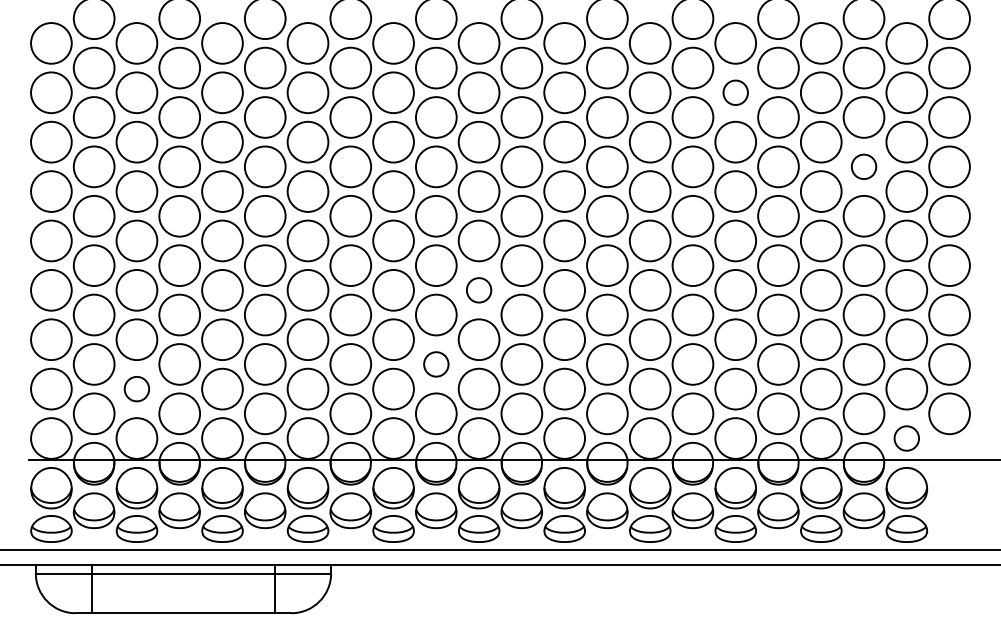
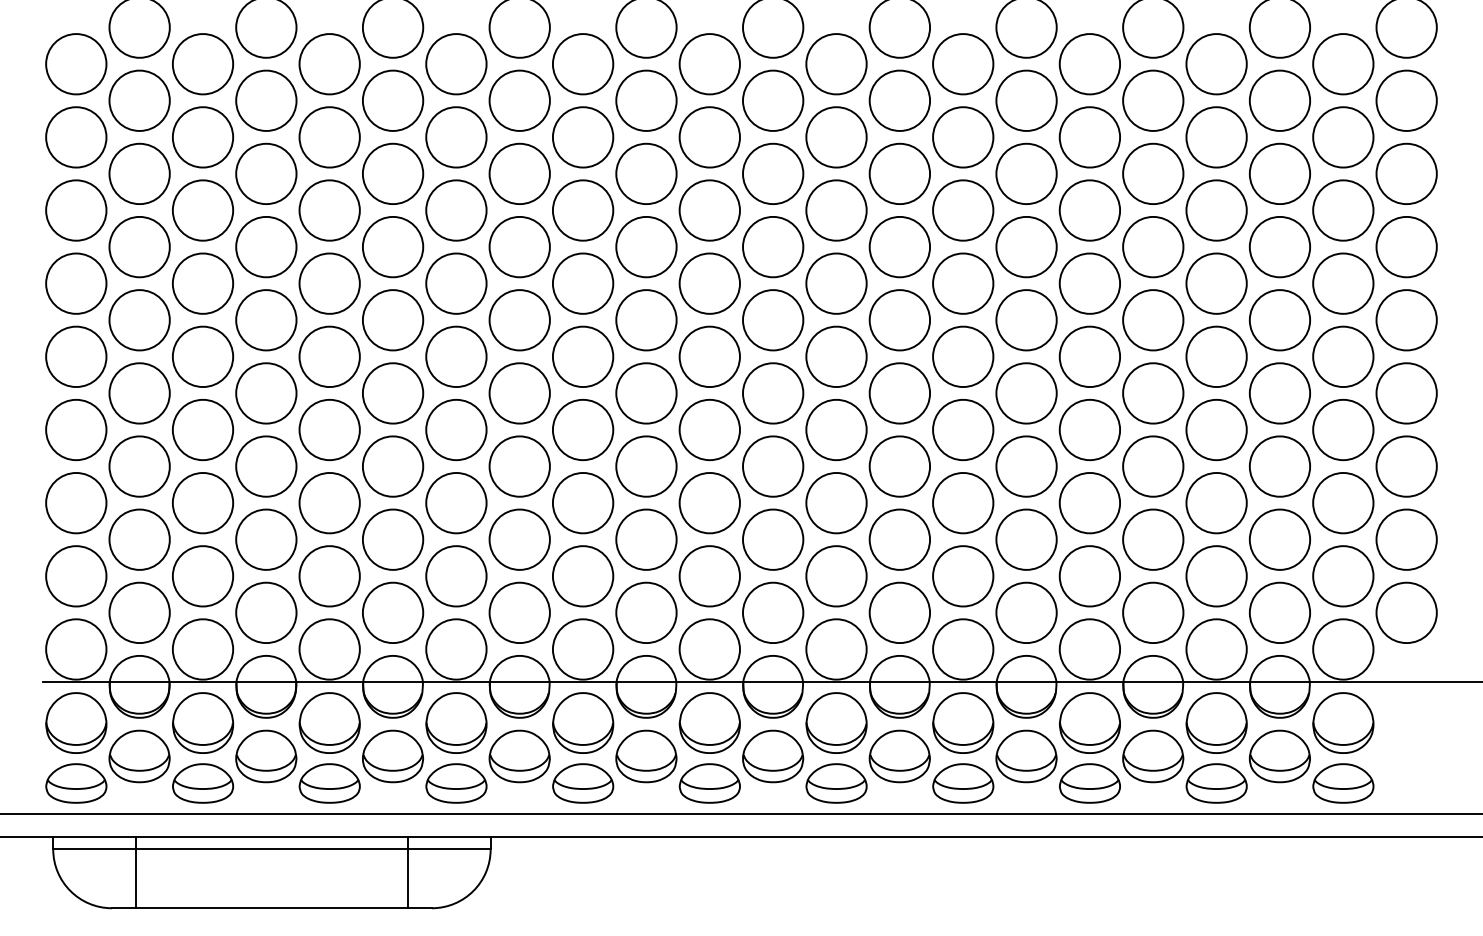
circle: (735, 92) -> (1089, 136), size x1.67
circle: (863, 166) -> (1279, 246), size x1.67
circle: (478, 289) -> (708, 428), size x1.67
circle: (435, 364) -> (645, 539), size x1.67
circle: (136, 388) -> (202, 575), size x1.67
circle: (906, 438) -> (1342, 649), size x1.67

